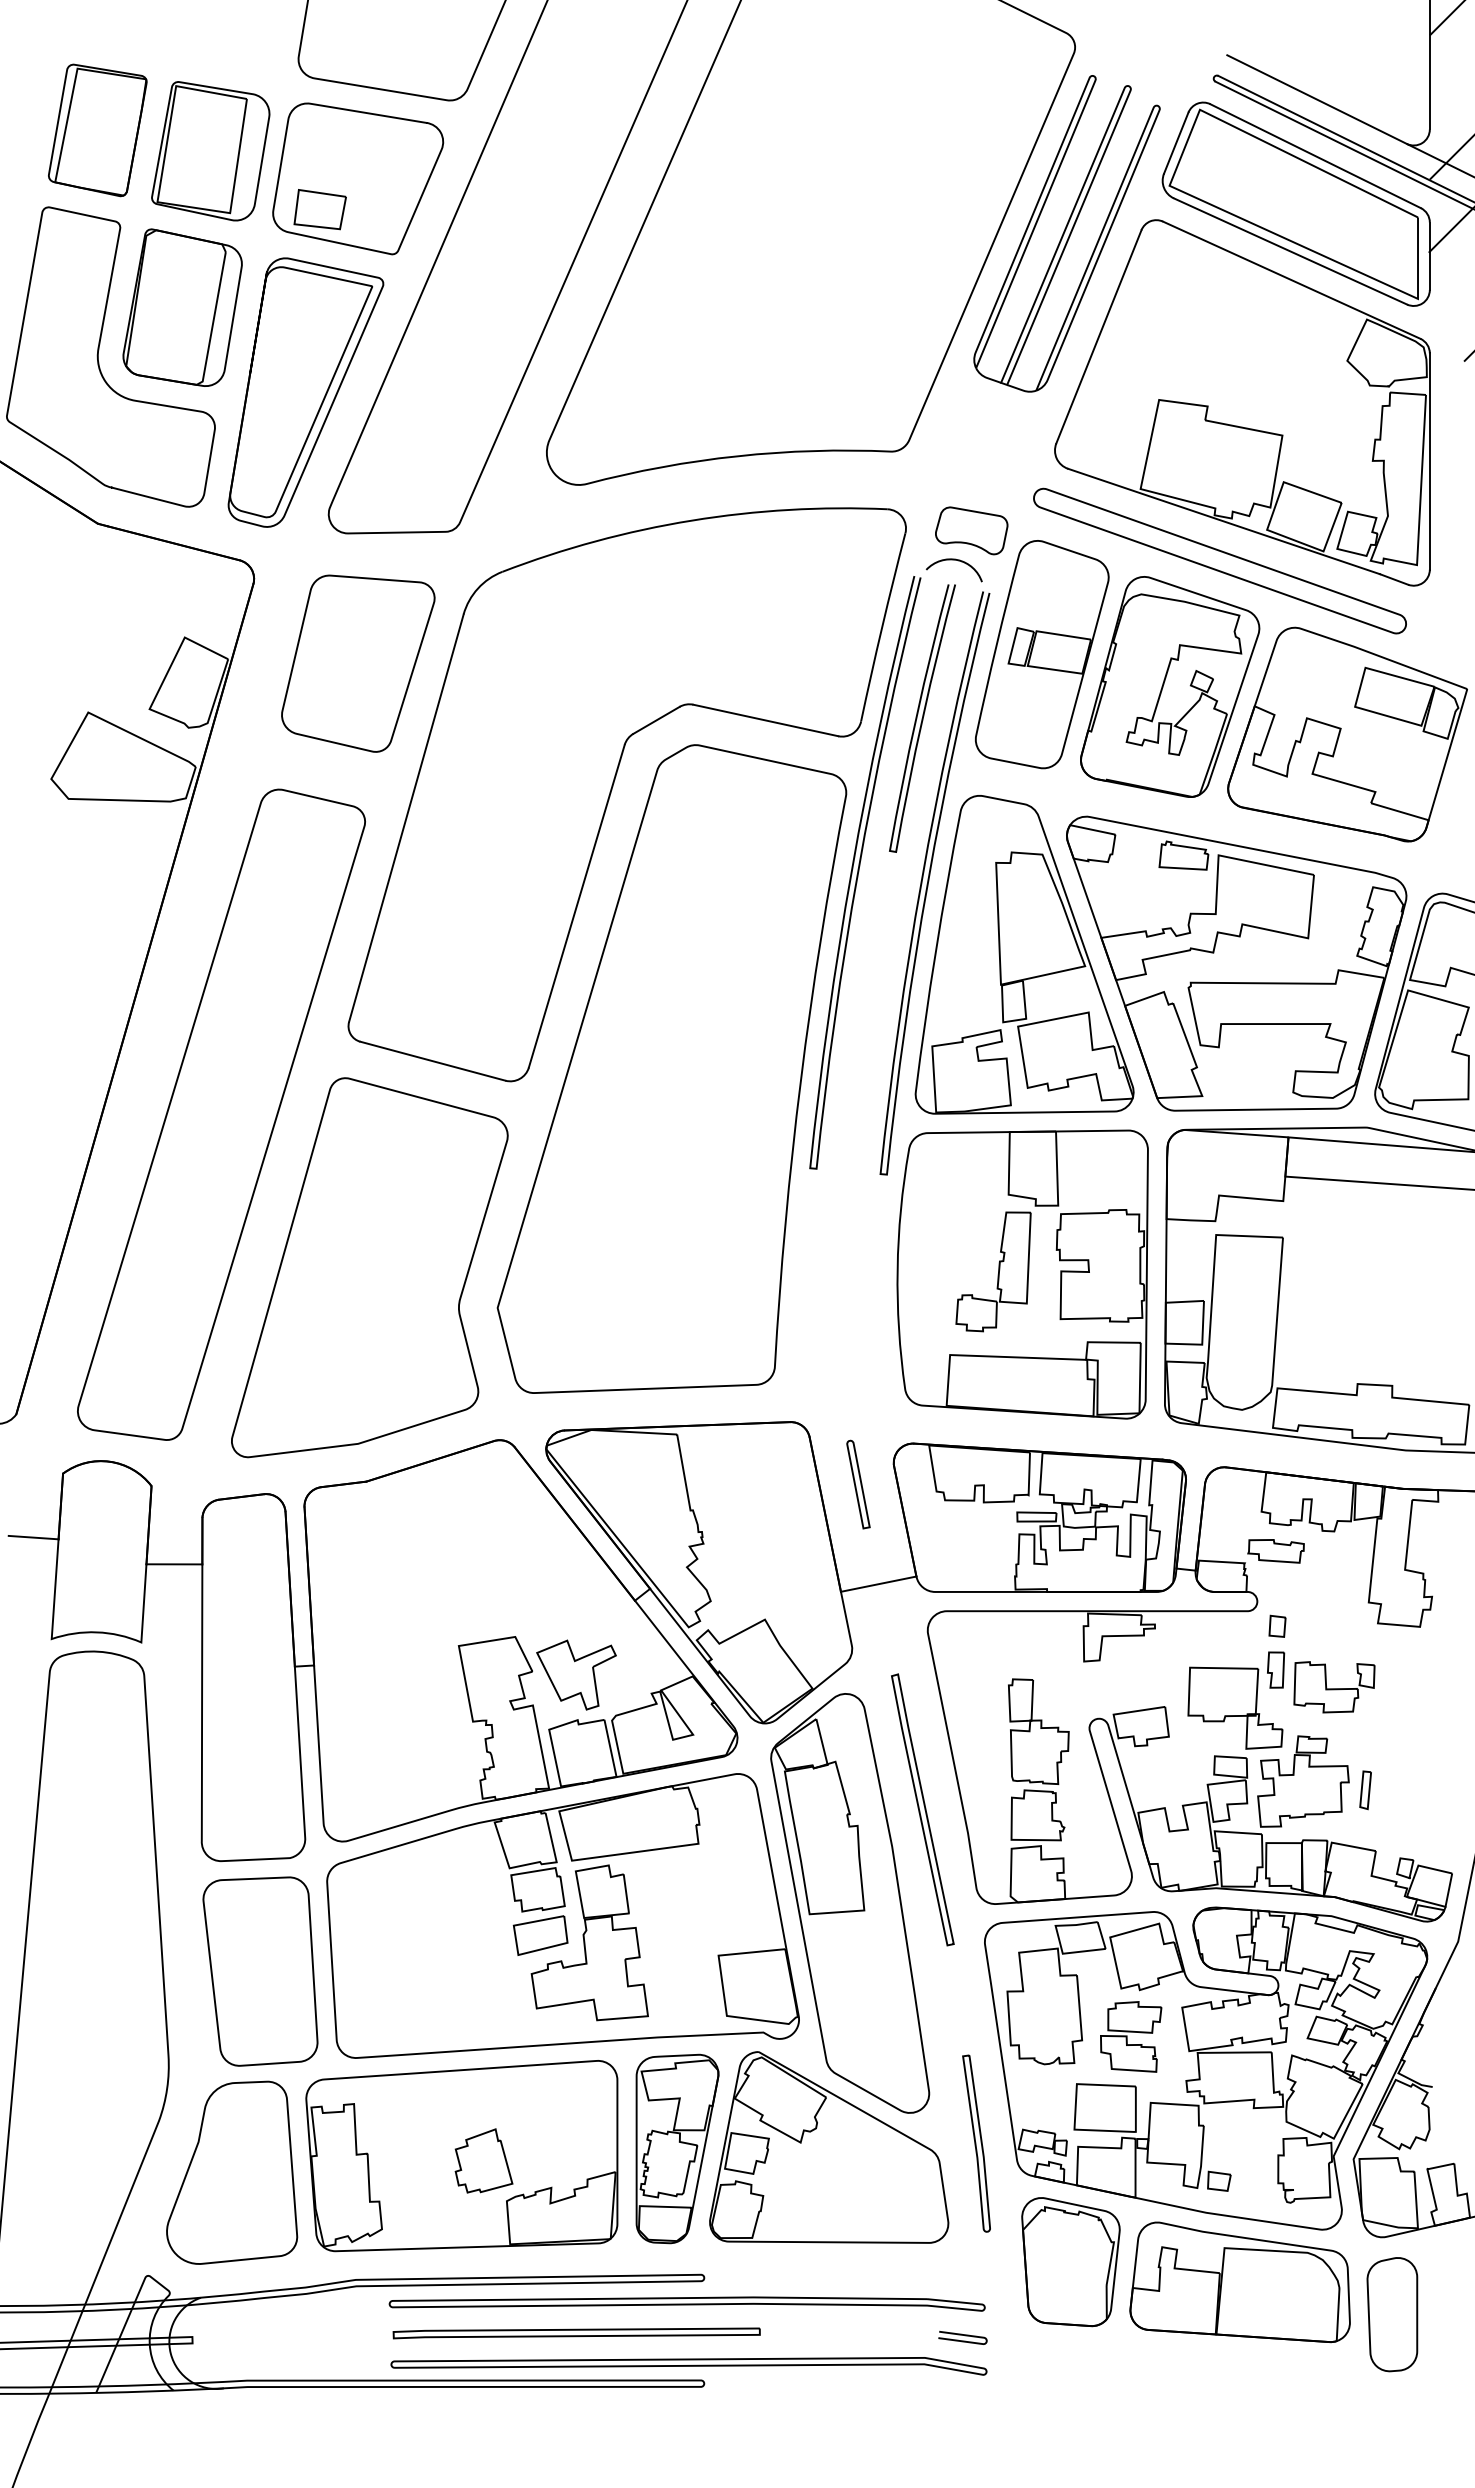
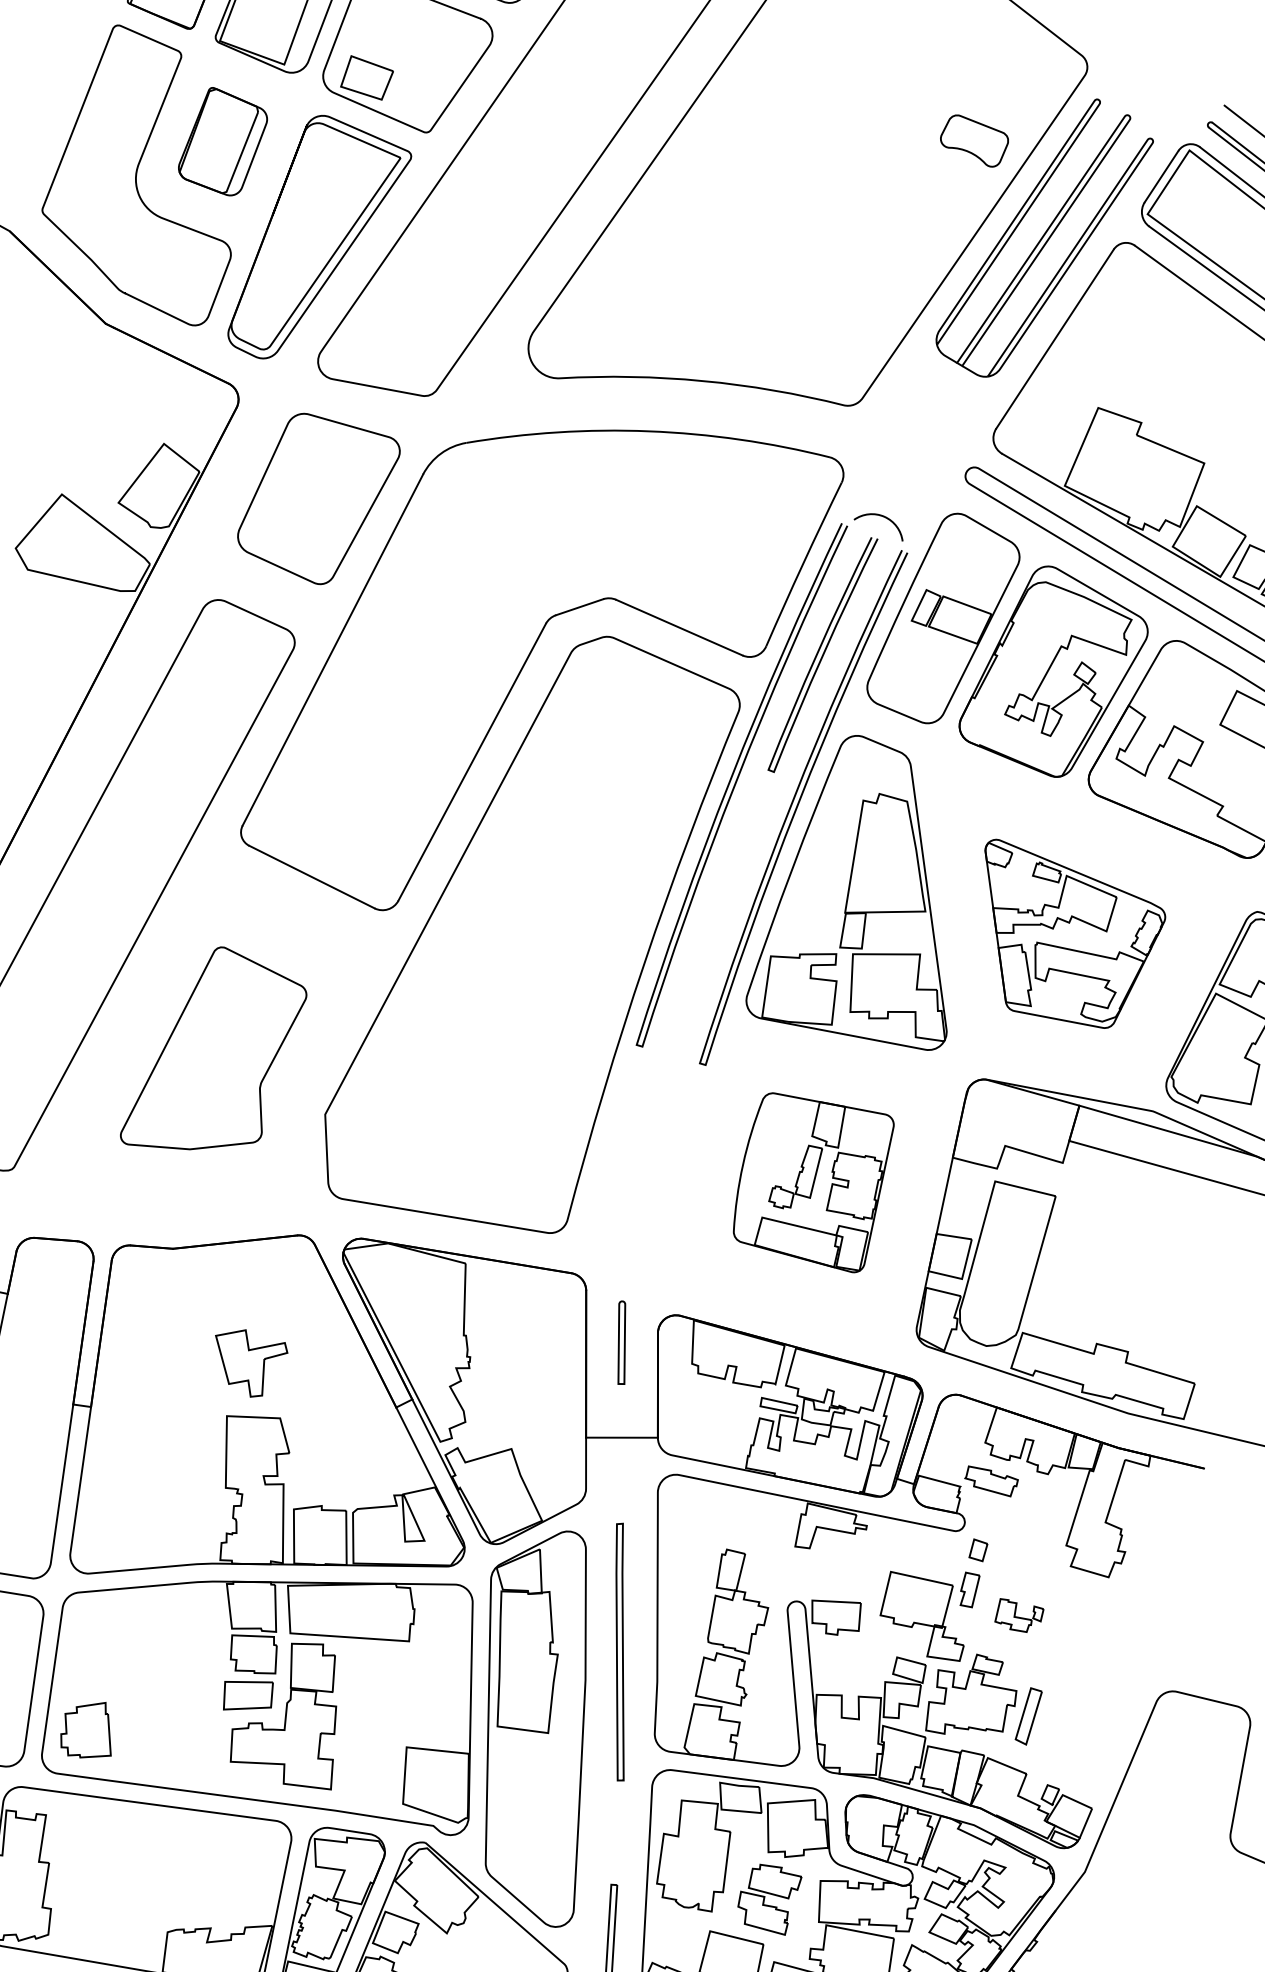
part: (182, 307) -> (223, 141), size x0.7
part: (971, 530) -> (974, 140), moved
part: (1236, 963) -> (1064, 937), size x0.6
part: (369, 1267) -> (215, 1053), size x0.6
part: (1022, 1274) -> (810, 1181), size x0.6
part: (576, 1674) -> (247, 1362), moved
part: (1334, 1687) -> (1019, 1616), size x0.6
part: (1365, 1790) -> (1028, 1716), size x1.6
part: (483, 2160) -> (88, 1729), moved

